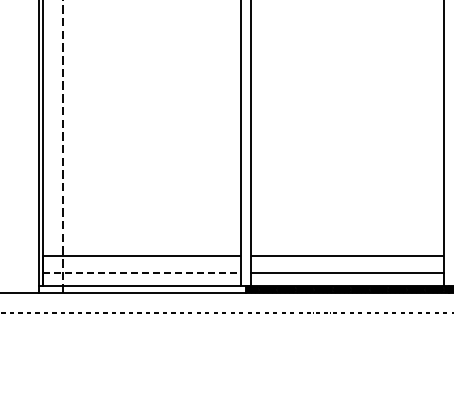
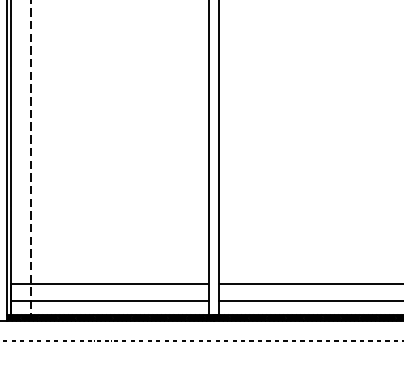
line: (142, 272) -> (110, 300), dashed -> solid
hatch: (142, 289) -> (110, 317), added

